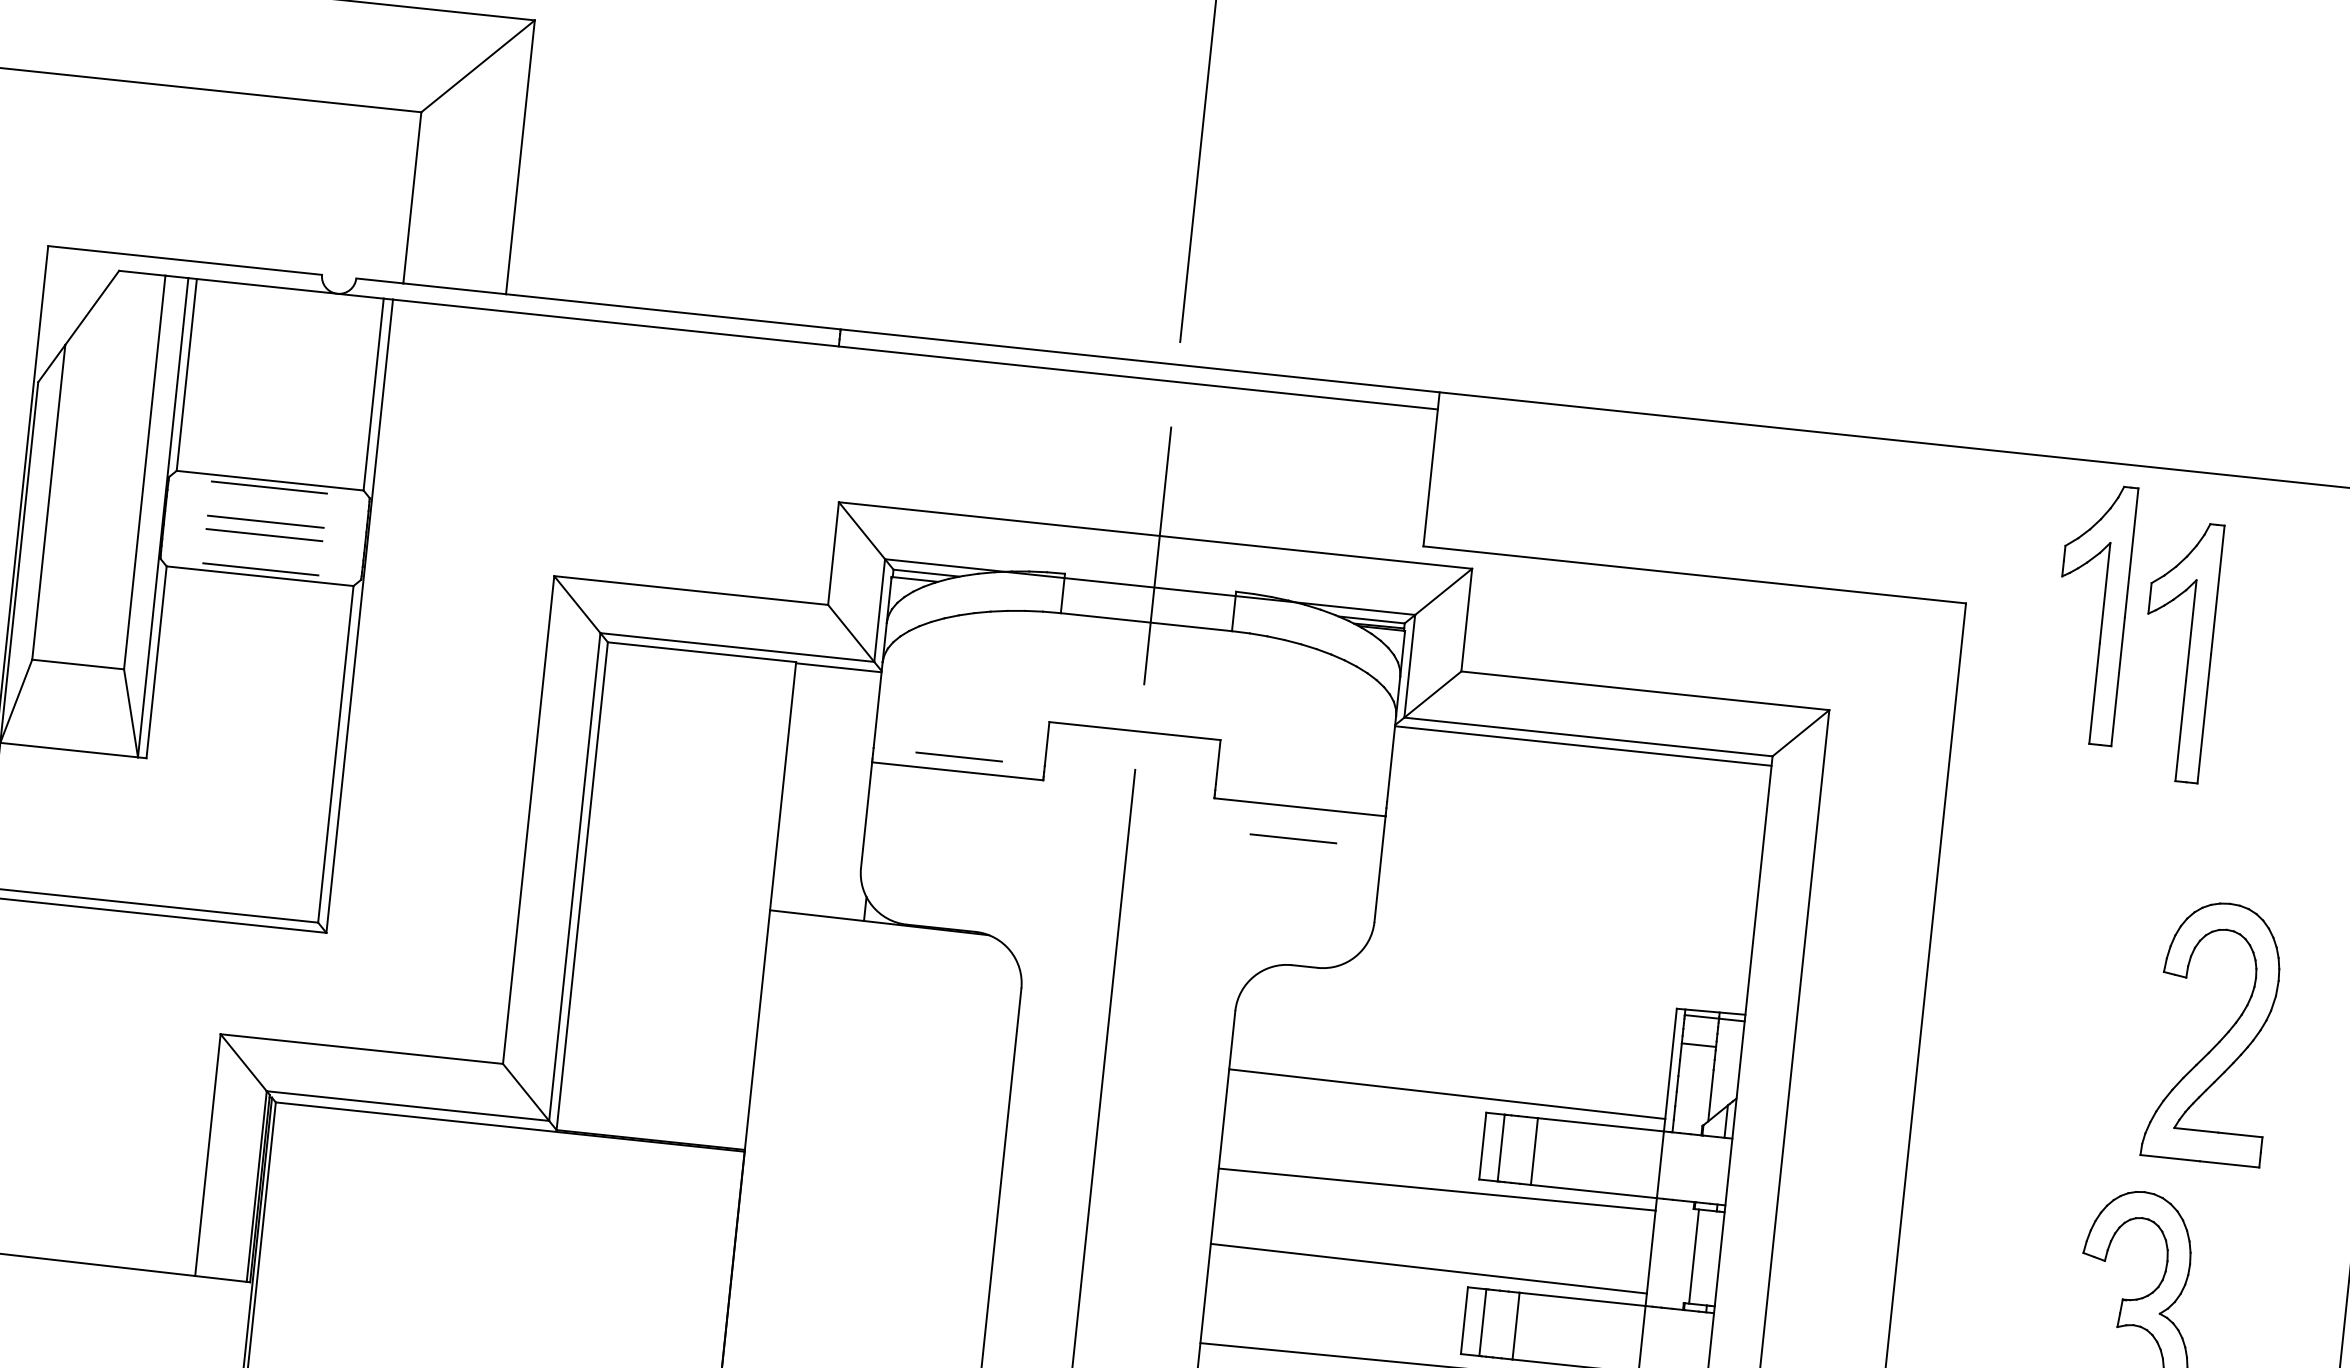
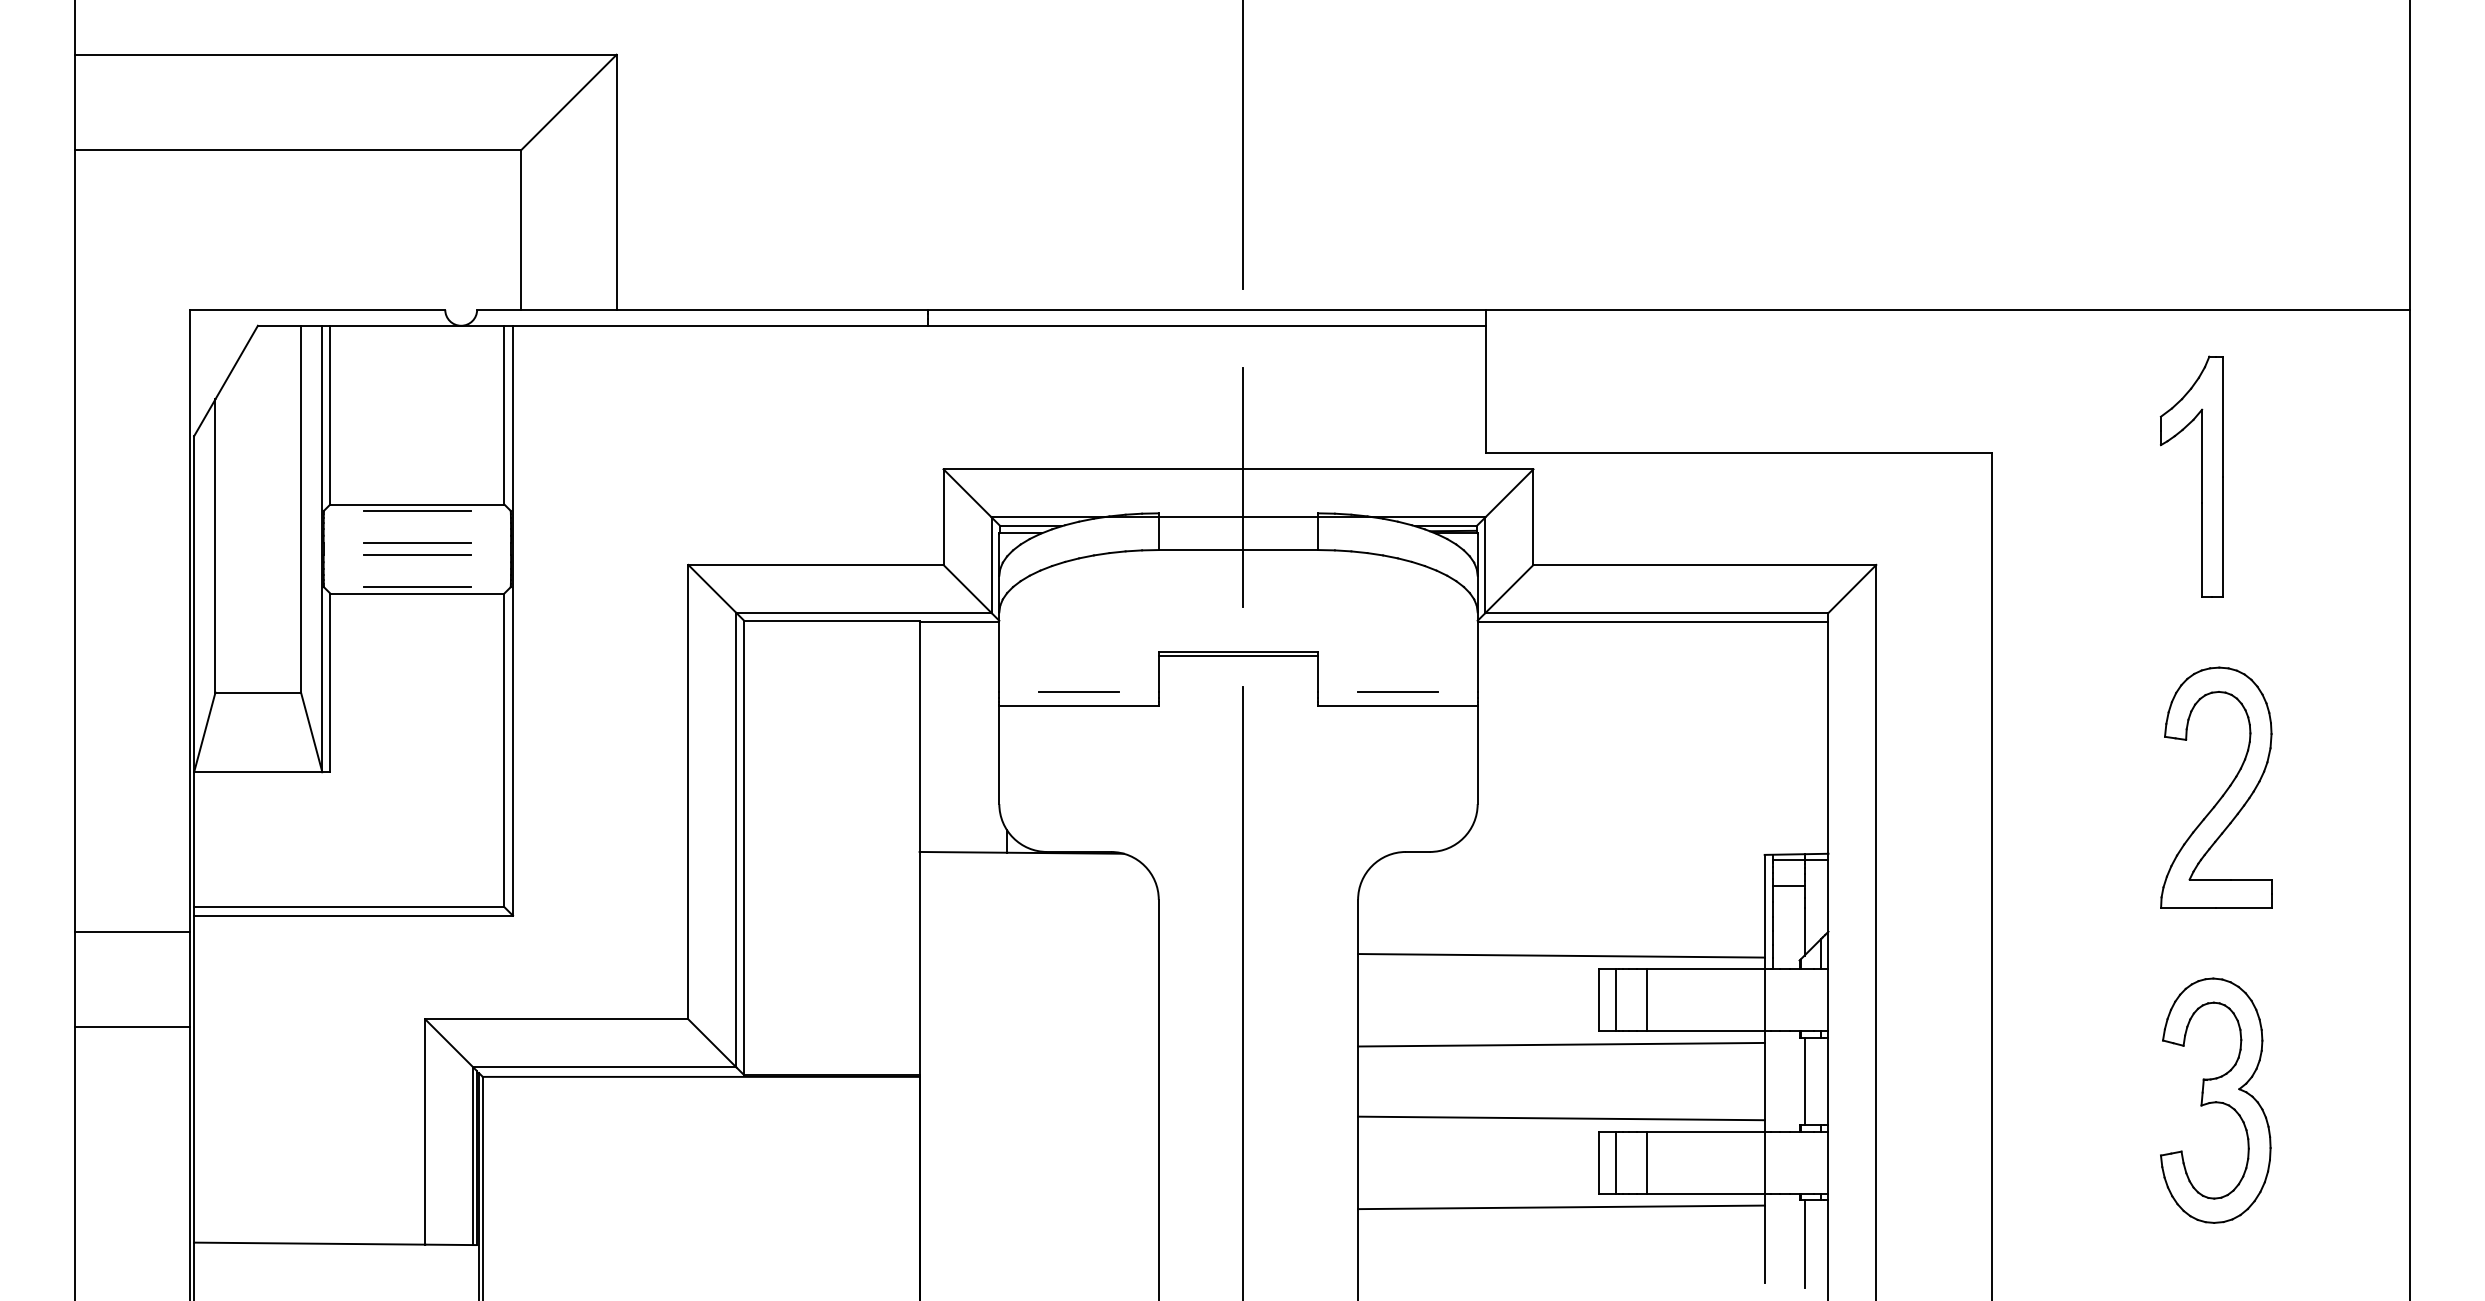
part: (2102, 614) -> (2118, 450), removed
line: (1134, 736) -> (1238, 656), added
line: (1293, 837) -> (1397, 691), moved
part: (2220, 1039) -> (2223, 793), moved

